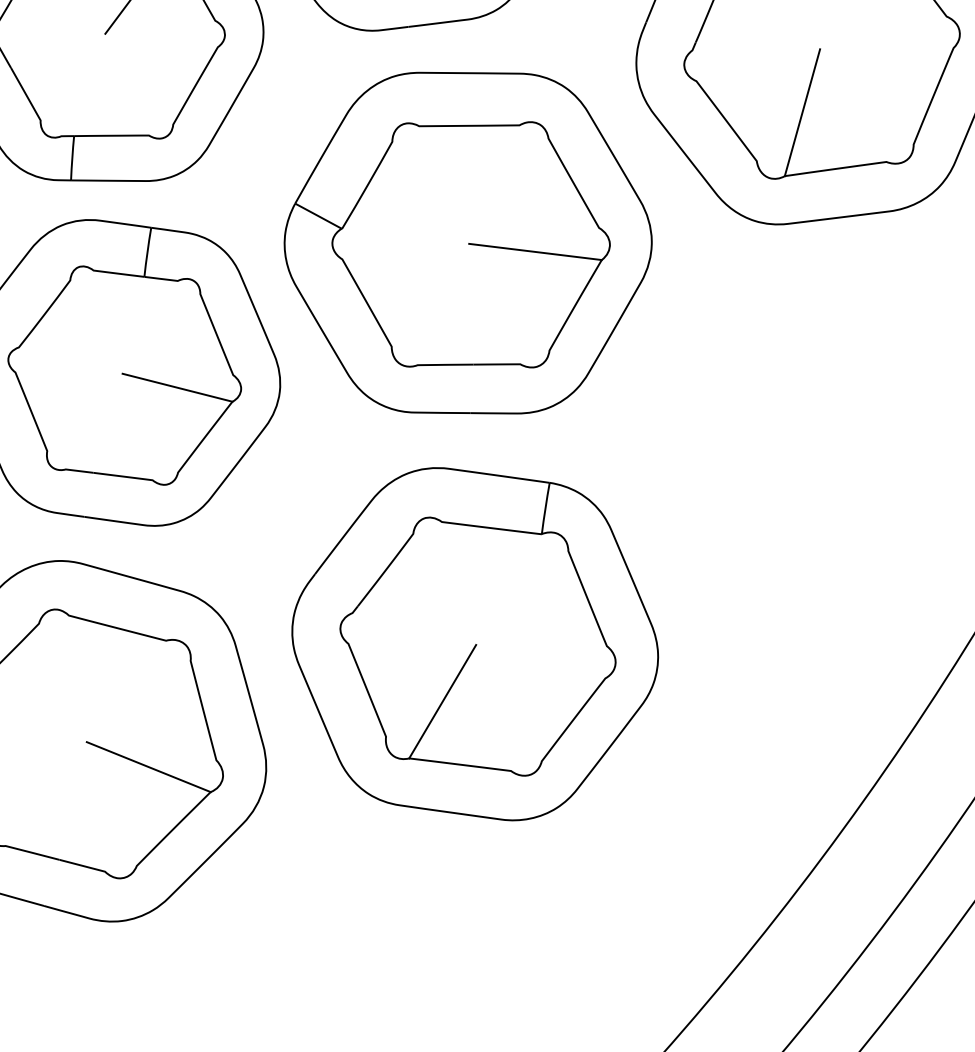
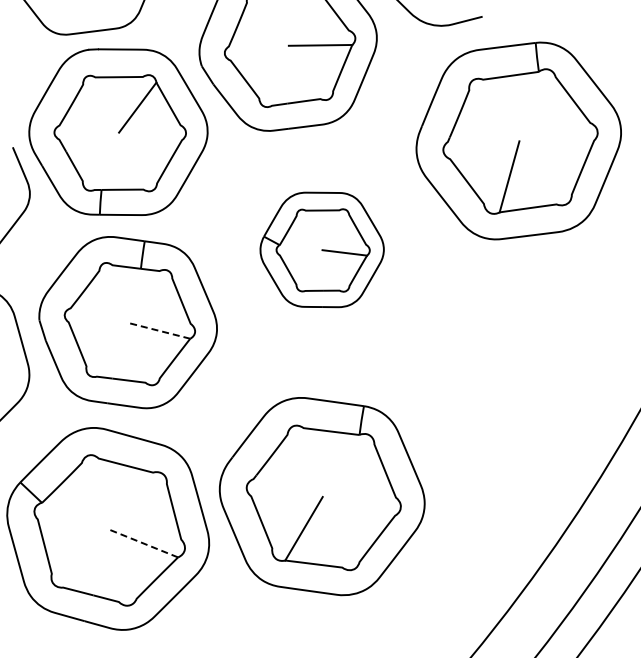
part: (466, 242) -> (321, 249), size x0.6
line: (177, 387) -> (159, 330), solid -> dashed
part: (473, 644) -> (321, 496), moved
line: (147, 767) -> (142, 543), solid -> dashed

